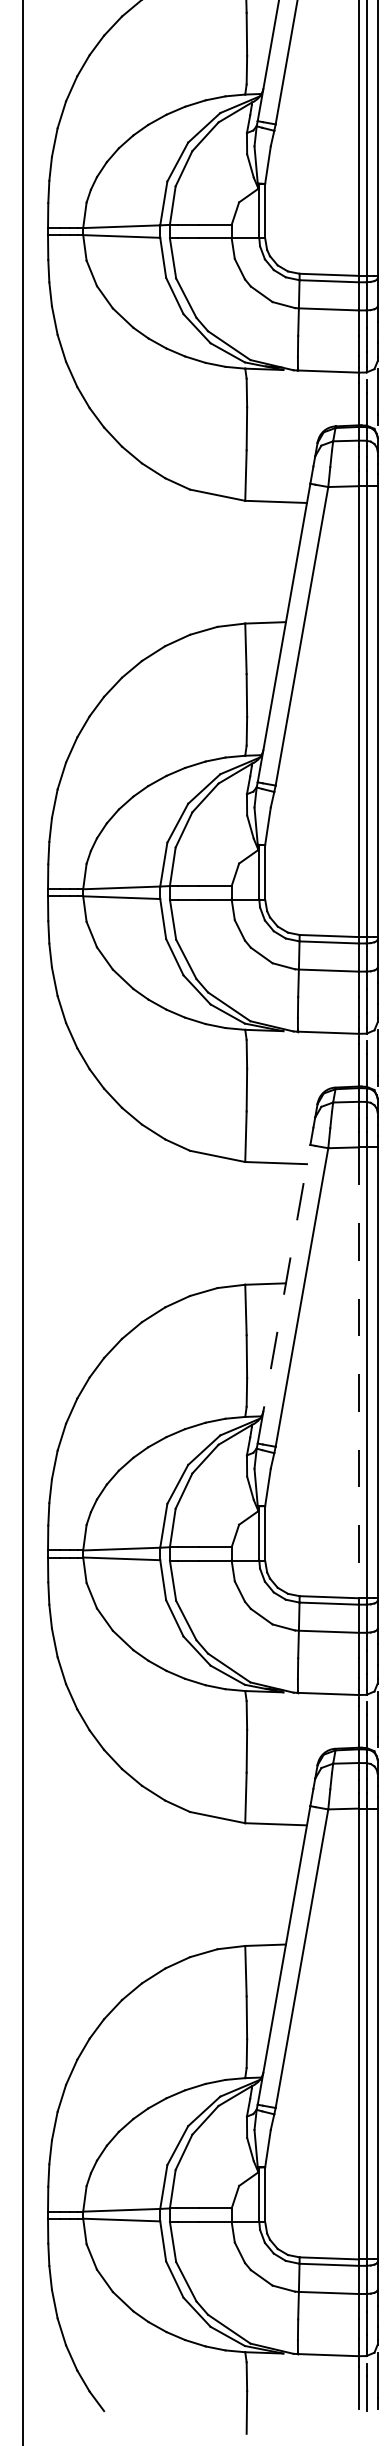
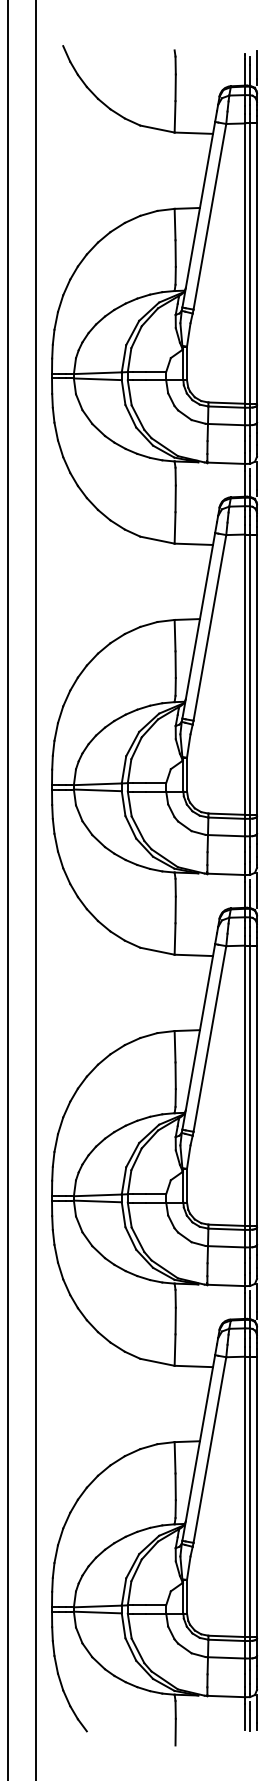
line: (283, 1293) -> (198, 1036), dashed -> solid
line: (359, 1373) -> (245, 1086), dashed -> solid

